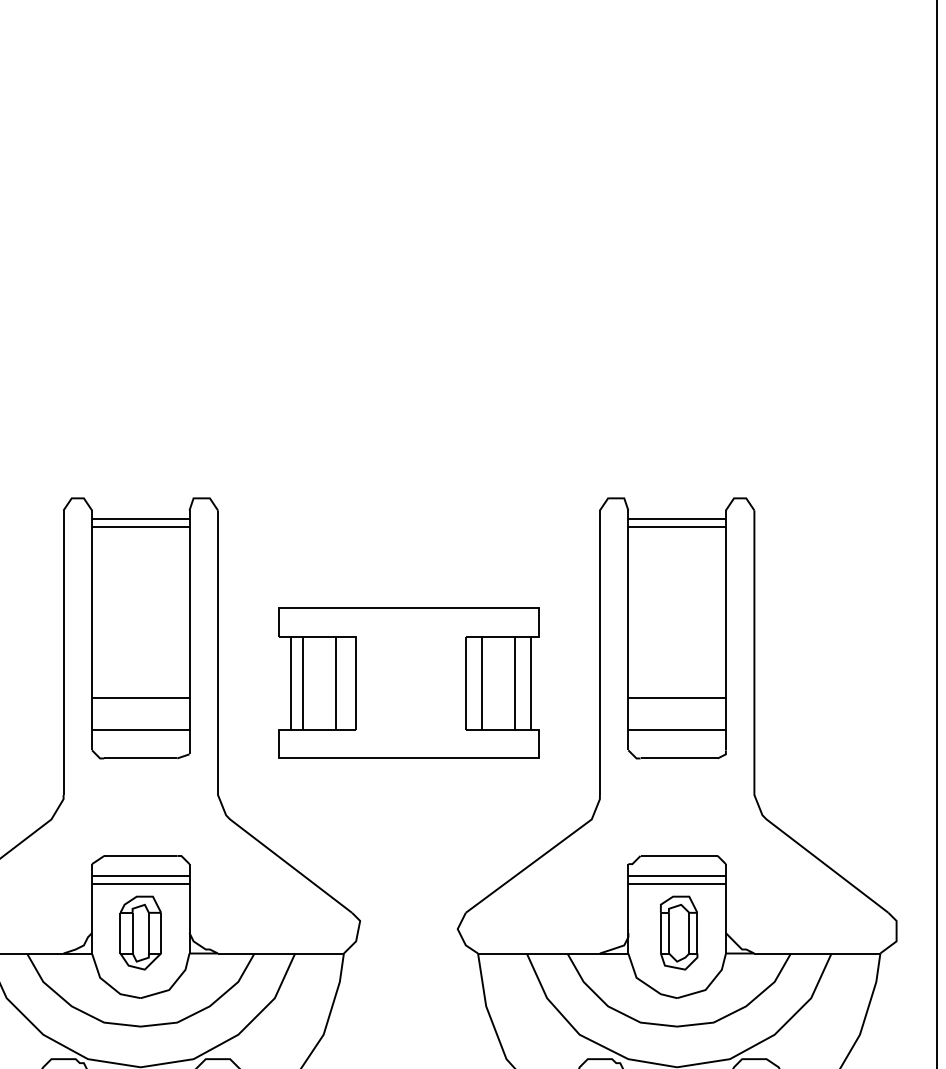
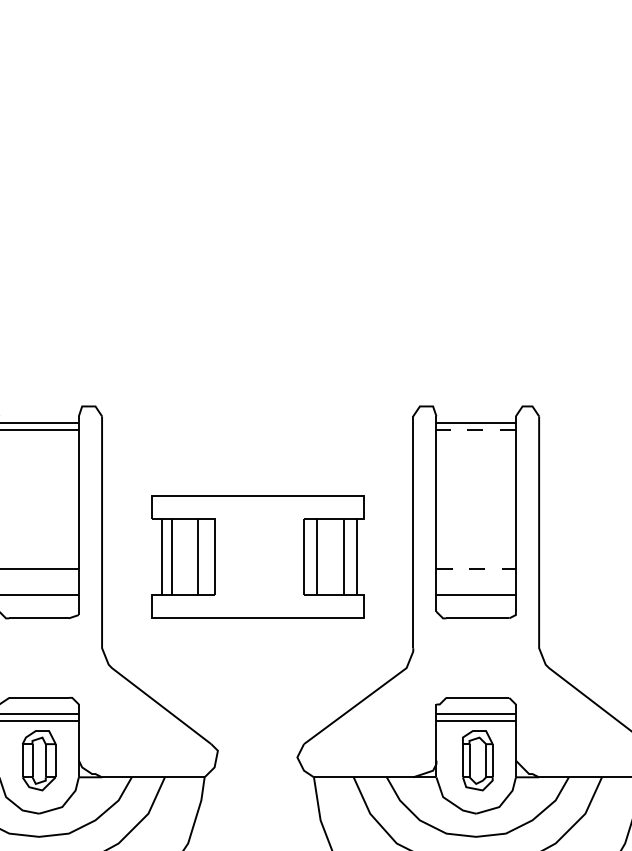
line: (677, 526) -> (476, 429), solid -> dashed
line: (677, 697) -> (476, 568), solid -> dashed

